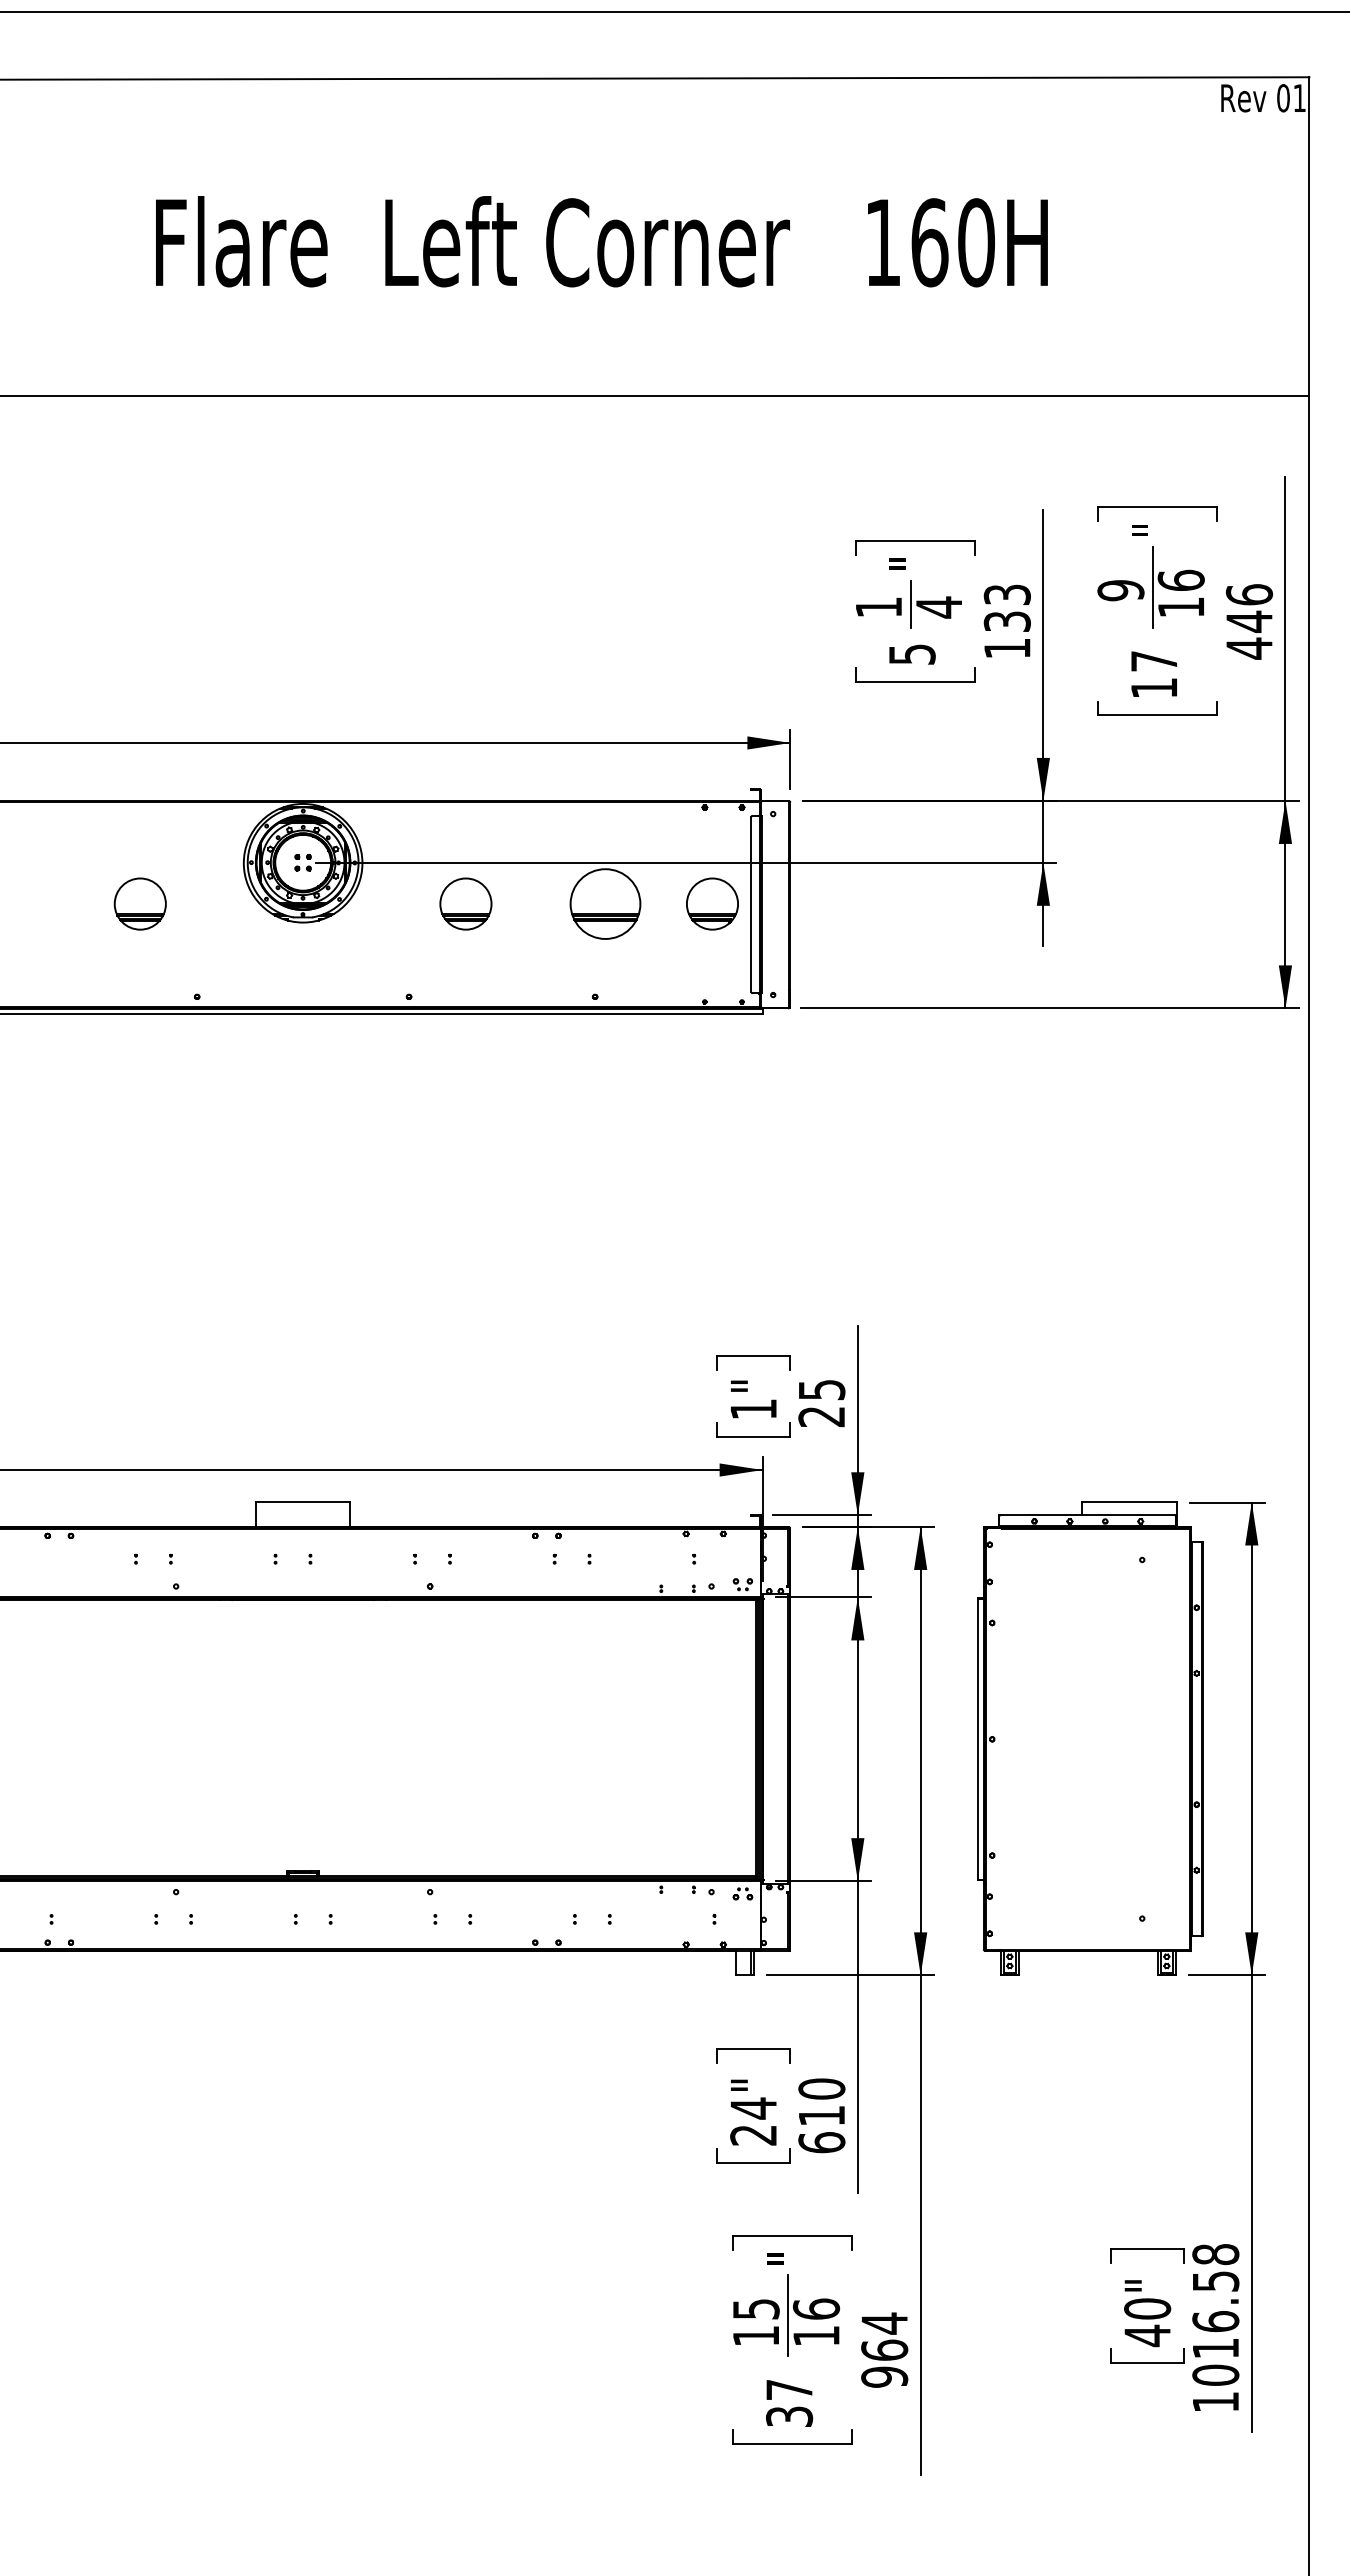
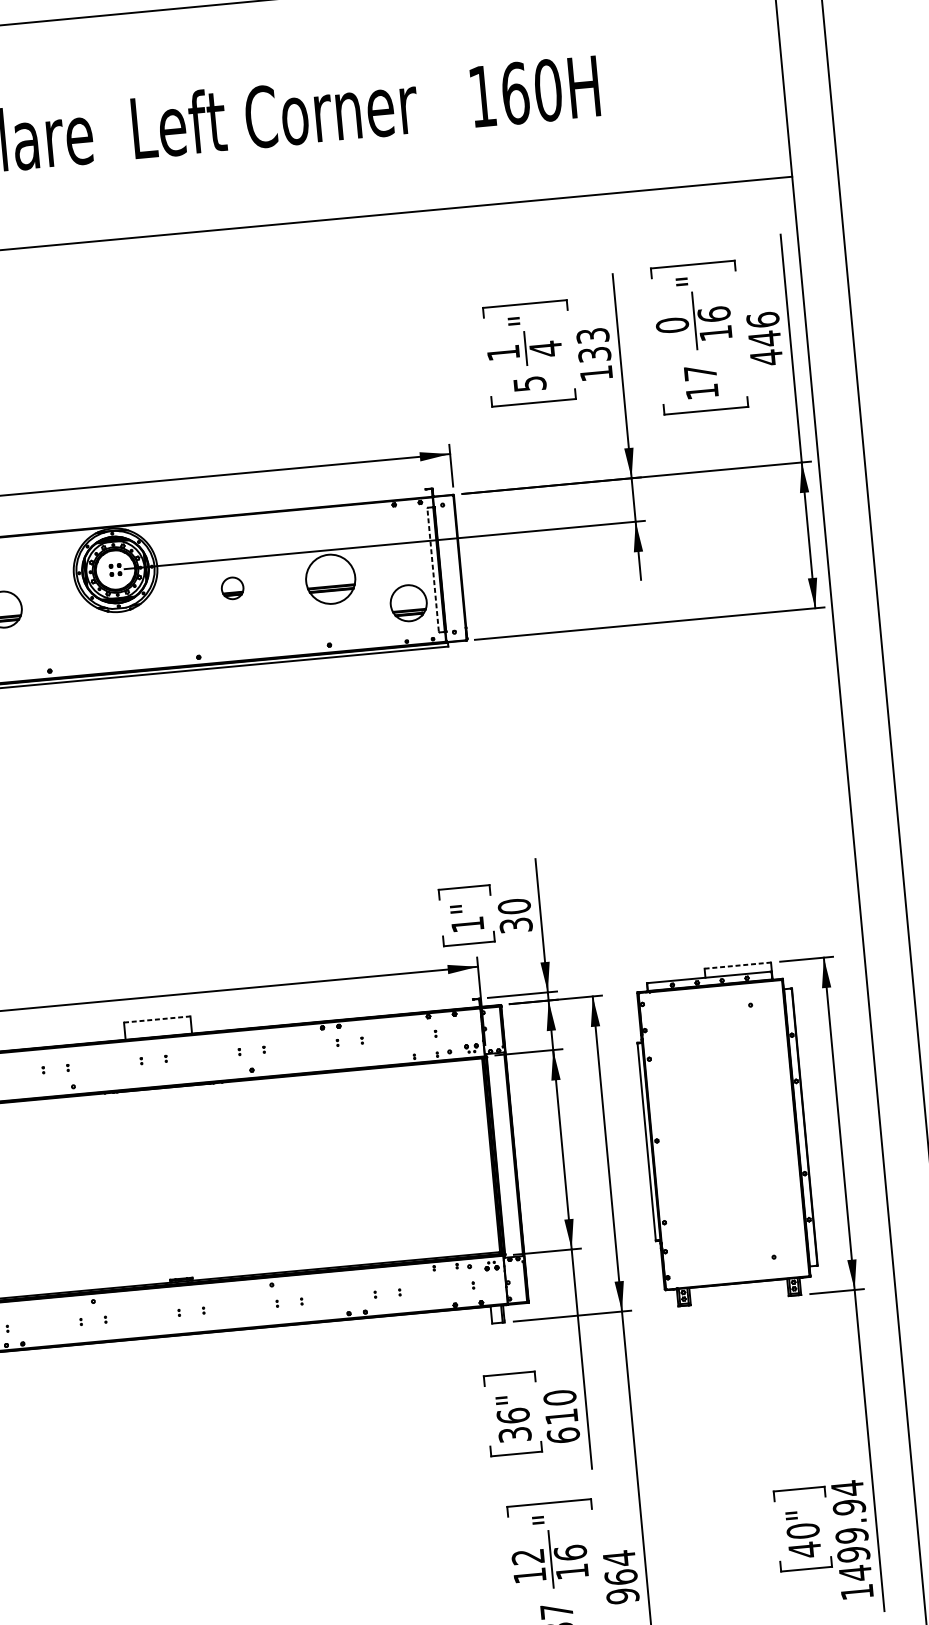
text: (1120, 590) -> (672, 325), 9 -> 0
part: (465, 903) -> (232, 588), size x0.6
part: (712, 903) -> (408, 602), moved
line: (751, 904) -> (433, 570), solid -> dashed
text: (821, 1403) -> (515, 916), 25 -> 30
line: (303, 1502) -> (157, 1019), solid -> dashed
line: (1129, 1502) -> (737, 965), solid -> dashed
text: (753, 2121) -> (514, 1425), 24" -> 36"
text: (755, 2309) -> (527, 1557), 15 -> 12
text: (1215, 2314) -> (851, 1530), 1016.58 -> 1499.94

